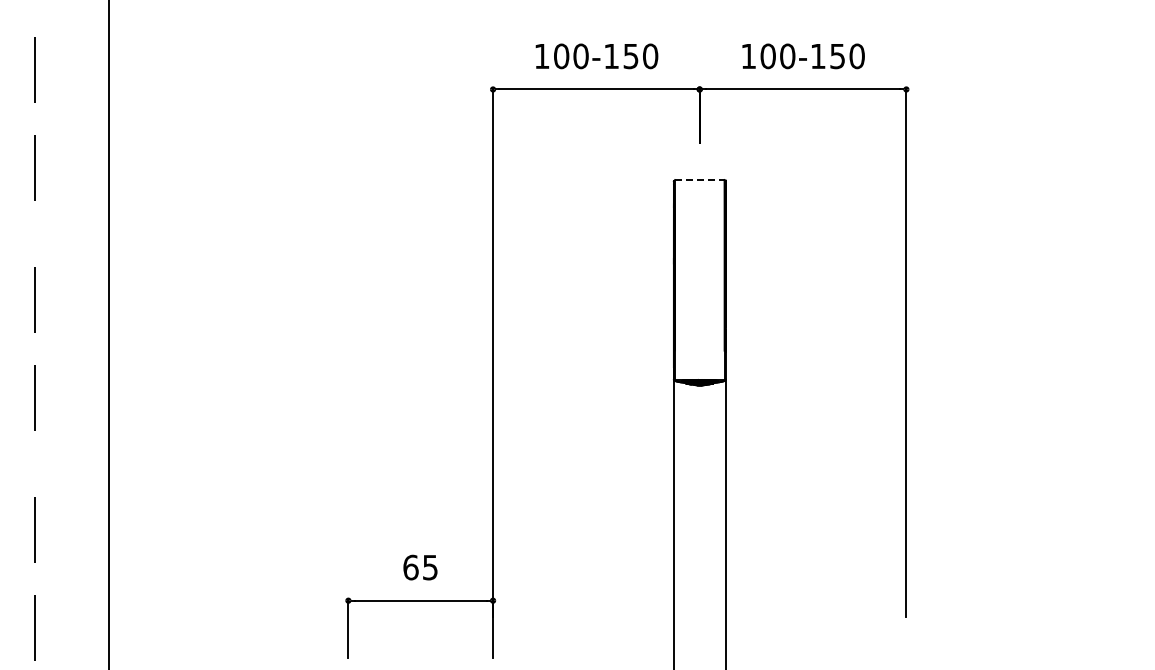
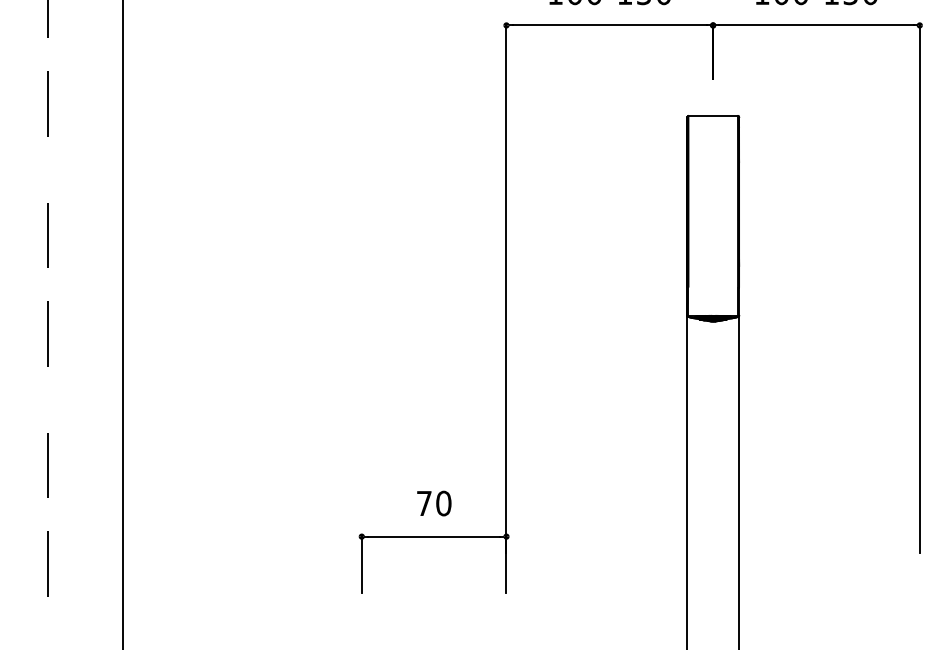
line: (699, 180) -> (712, 116), dashed -> solid
text: (420, 567) -> (433, 503), 65 -> 70

